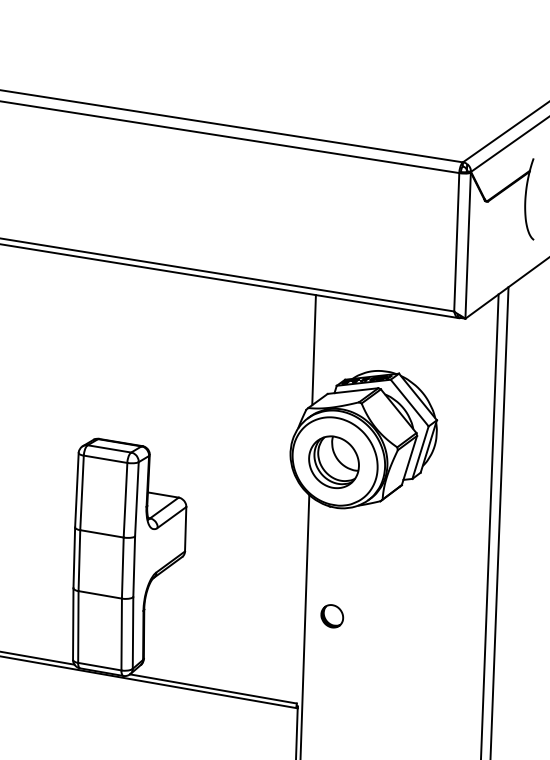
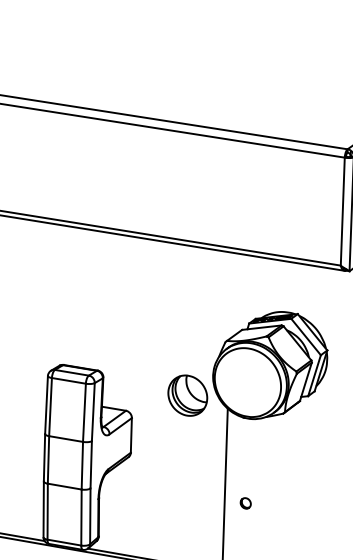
line: (313, 350) -> (231, 296), removed
part: (333, 462) -> (187, 395), moved
part: (332, 616) -> (245, 503), size x0.6

